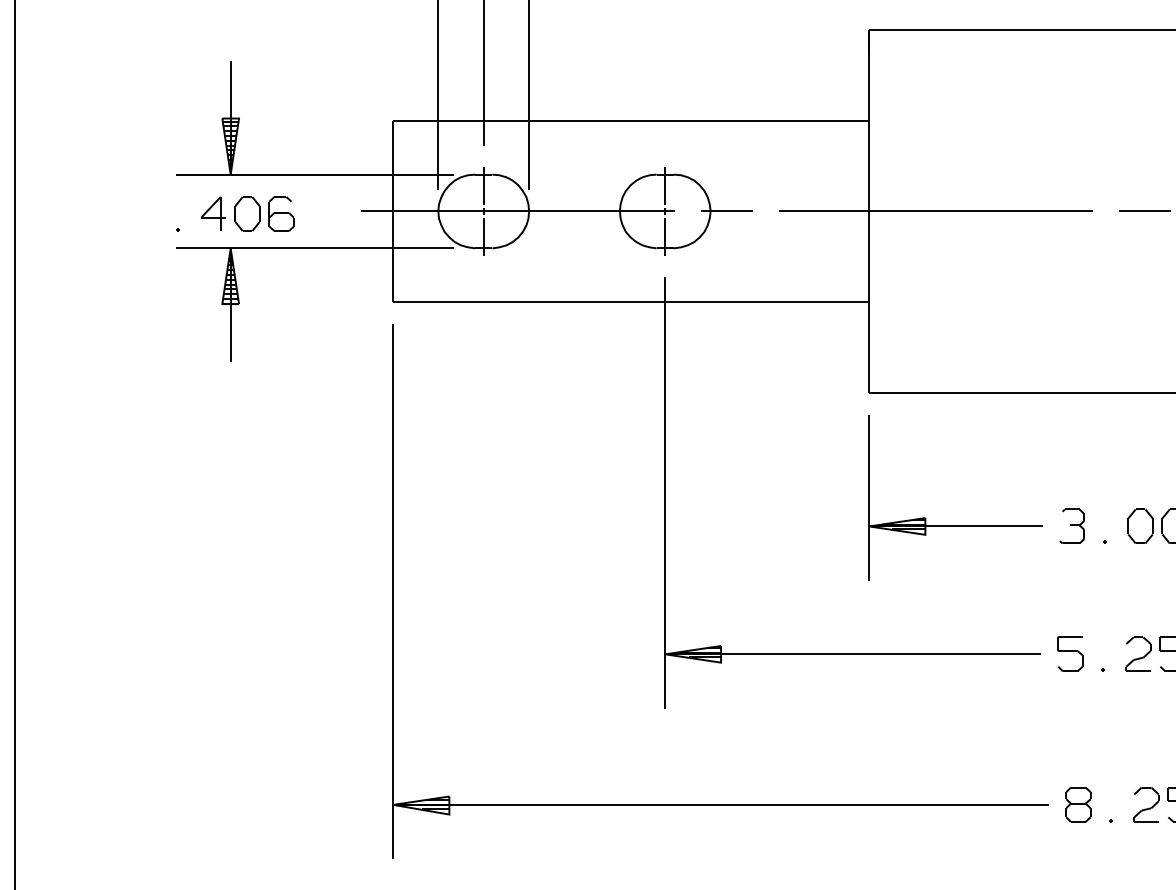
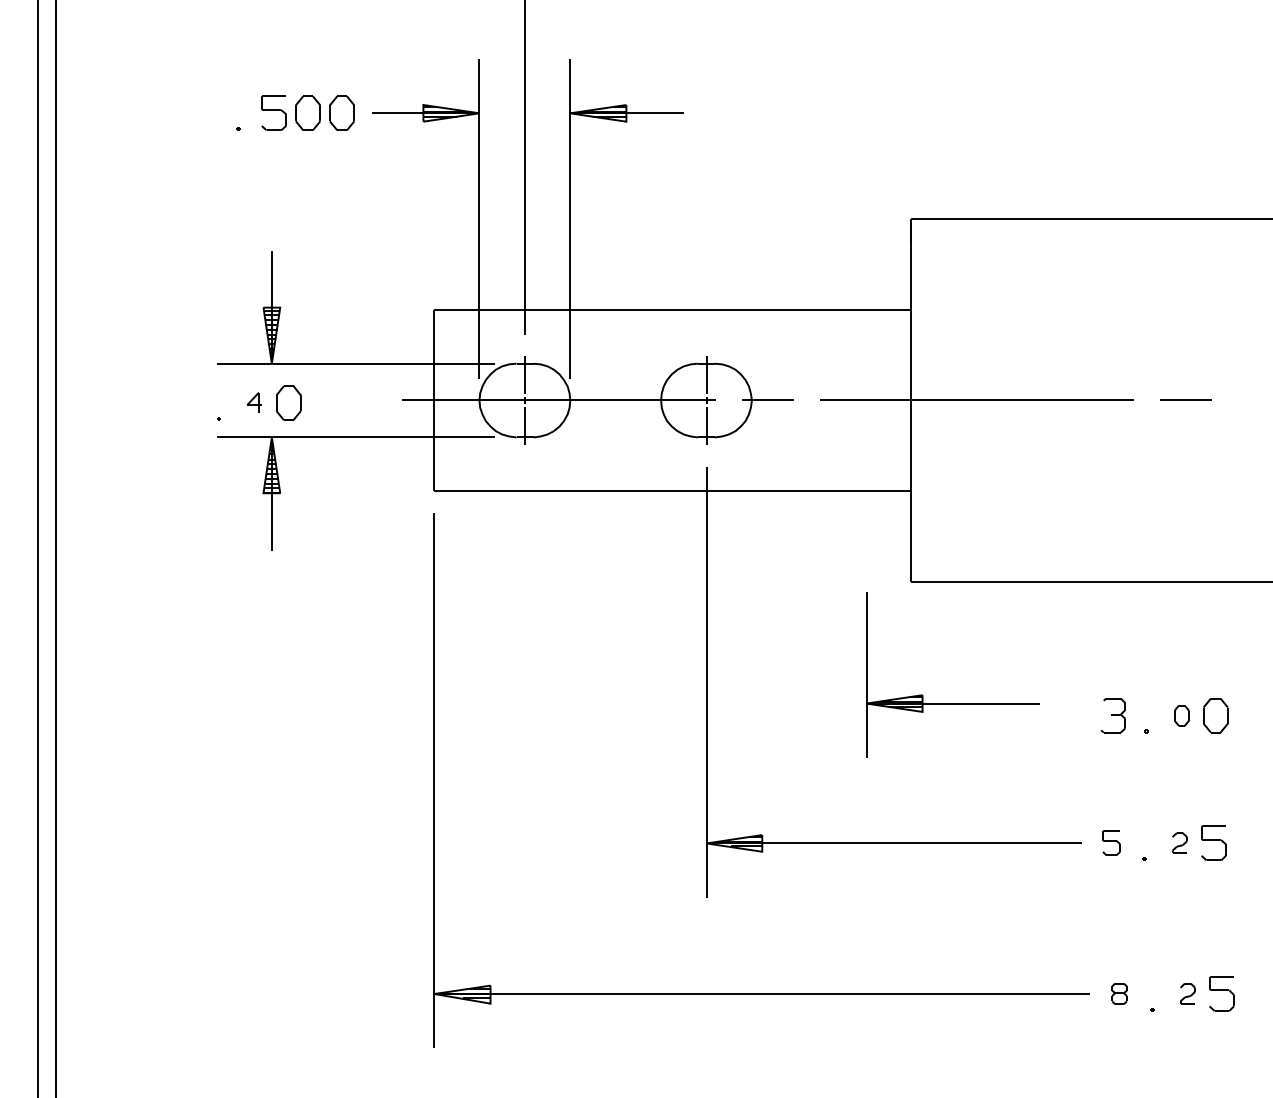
part: (213, 213) -> (254, 402), size x0.6
part: (281, 213) -> (322, 402), removed
part: (955, 526) -> (952, 703), moved
part: (1140, 526) -> (1181, 715), size x0.6
part: (1070, 653) -> (1111, 842), size x0.7
part: (1138, 653) -> (1179, 842), size x0.6
part: (1078, 804) -> (1119, 993), size x0.6
part: (1146, 804) -> (1187, 993), size x0.6

